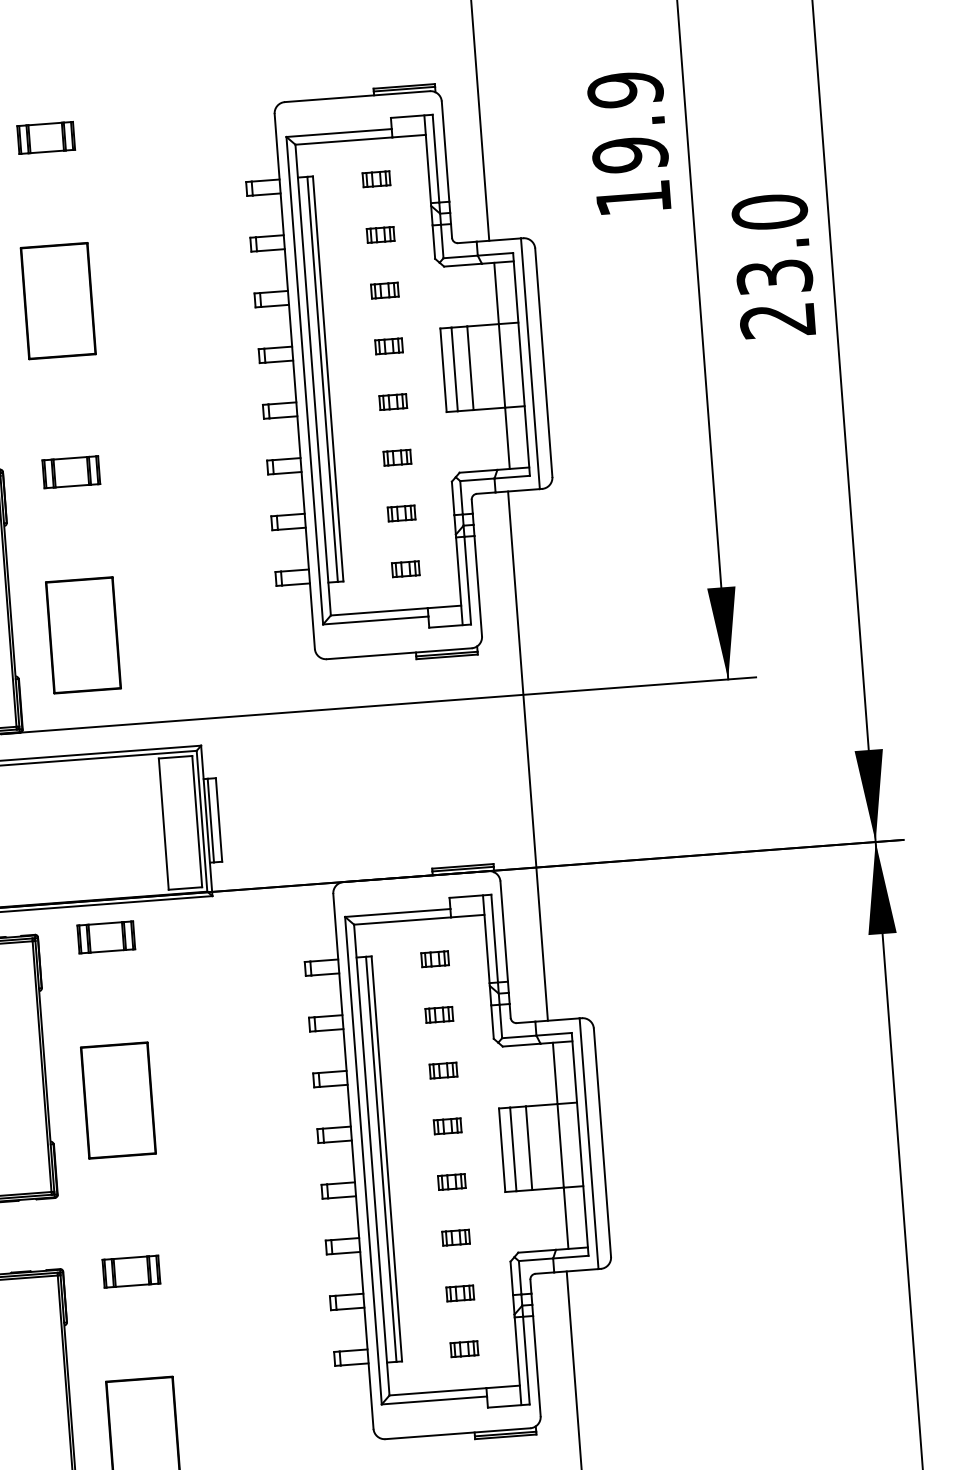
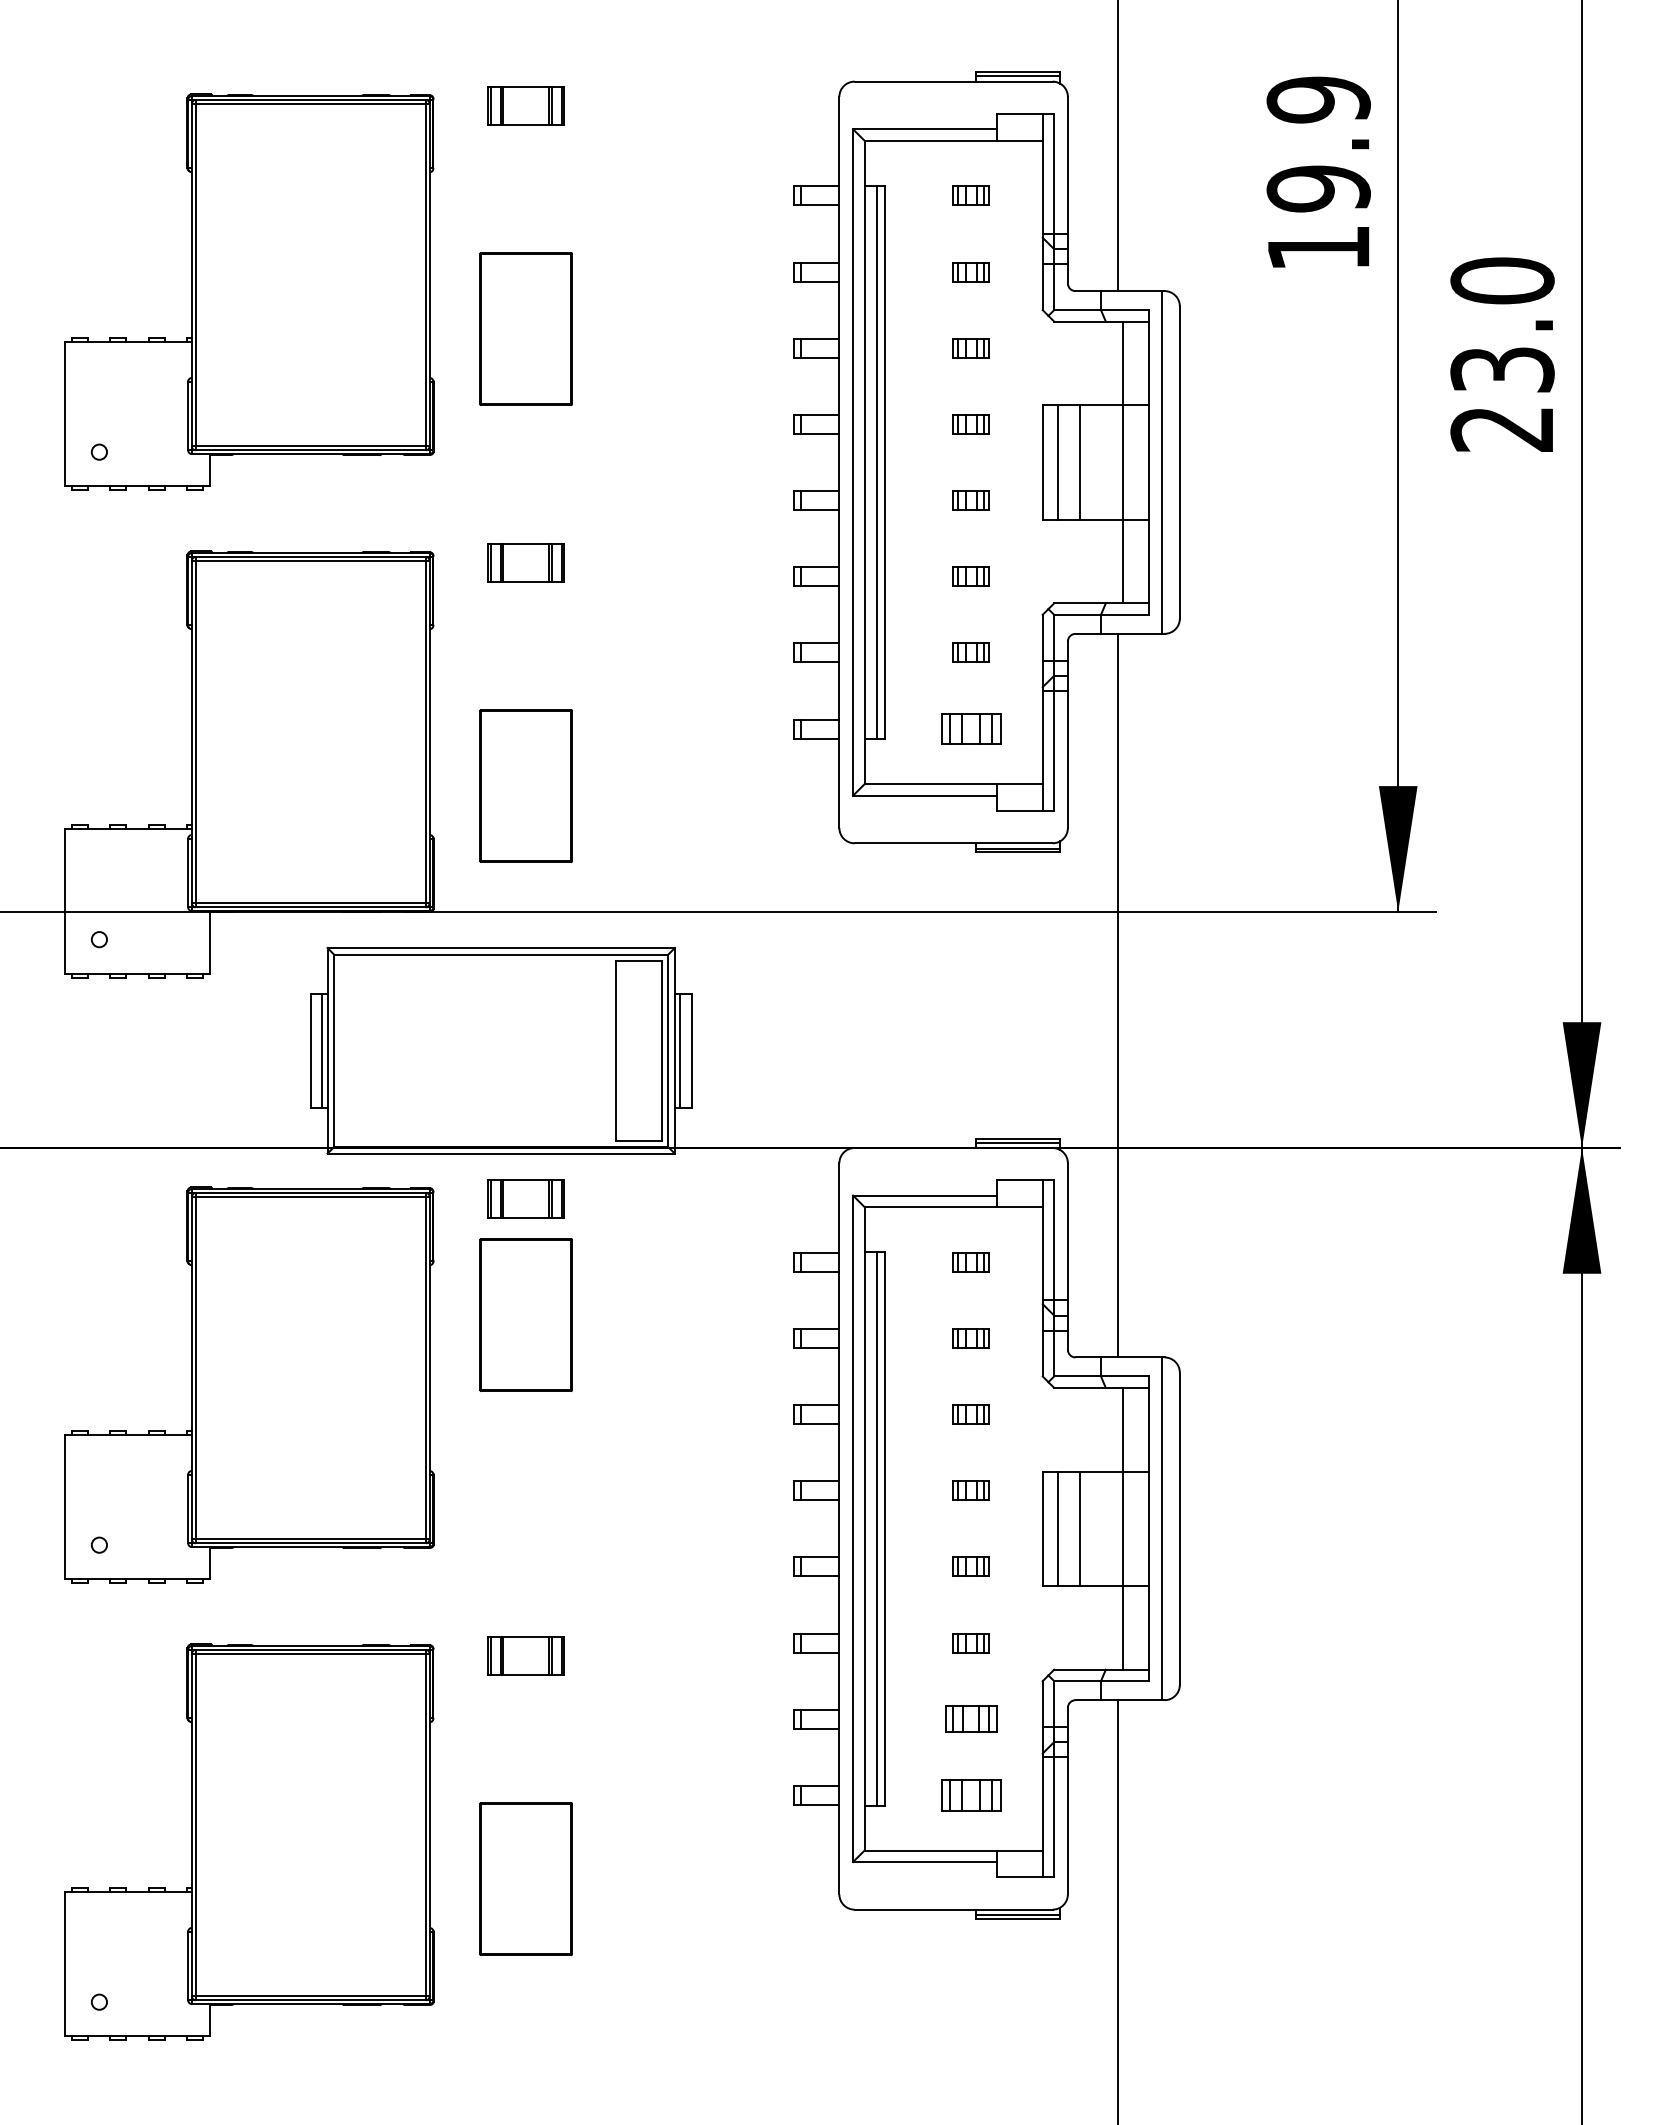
part: (405, 569) -> (970, 729), size x1.6
part: (117, 1100) -> (525, 1314), moved
part: (459, 1293) -> (970, 1719), size x1.4
part: (463, 1349) -> (970, 1795), size x1.6

